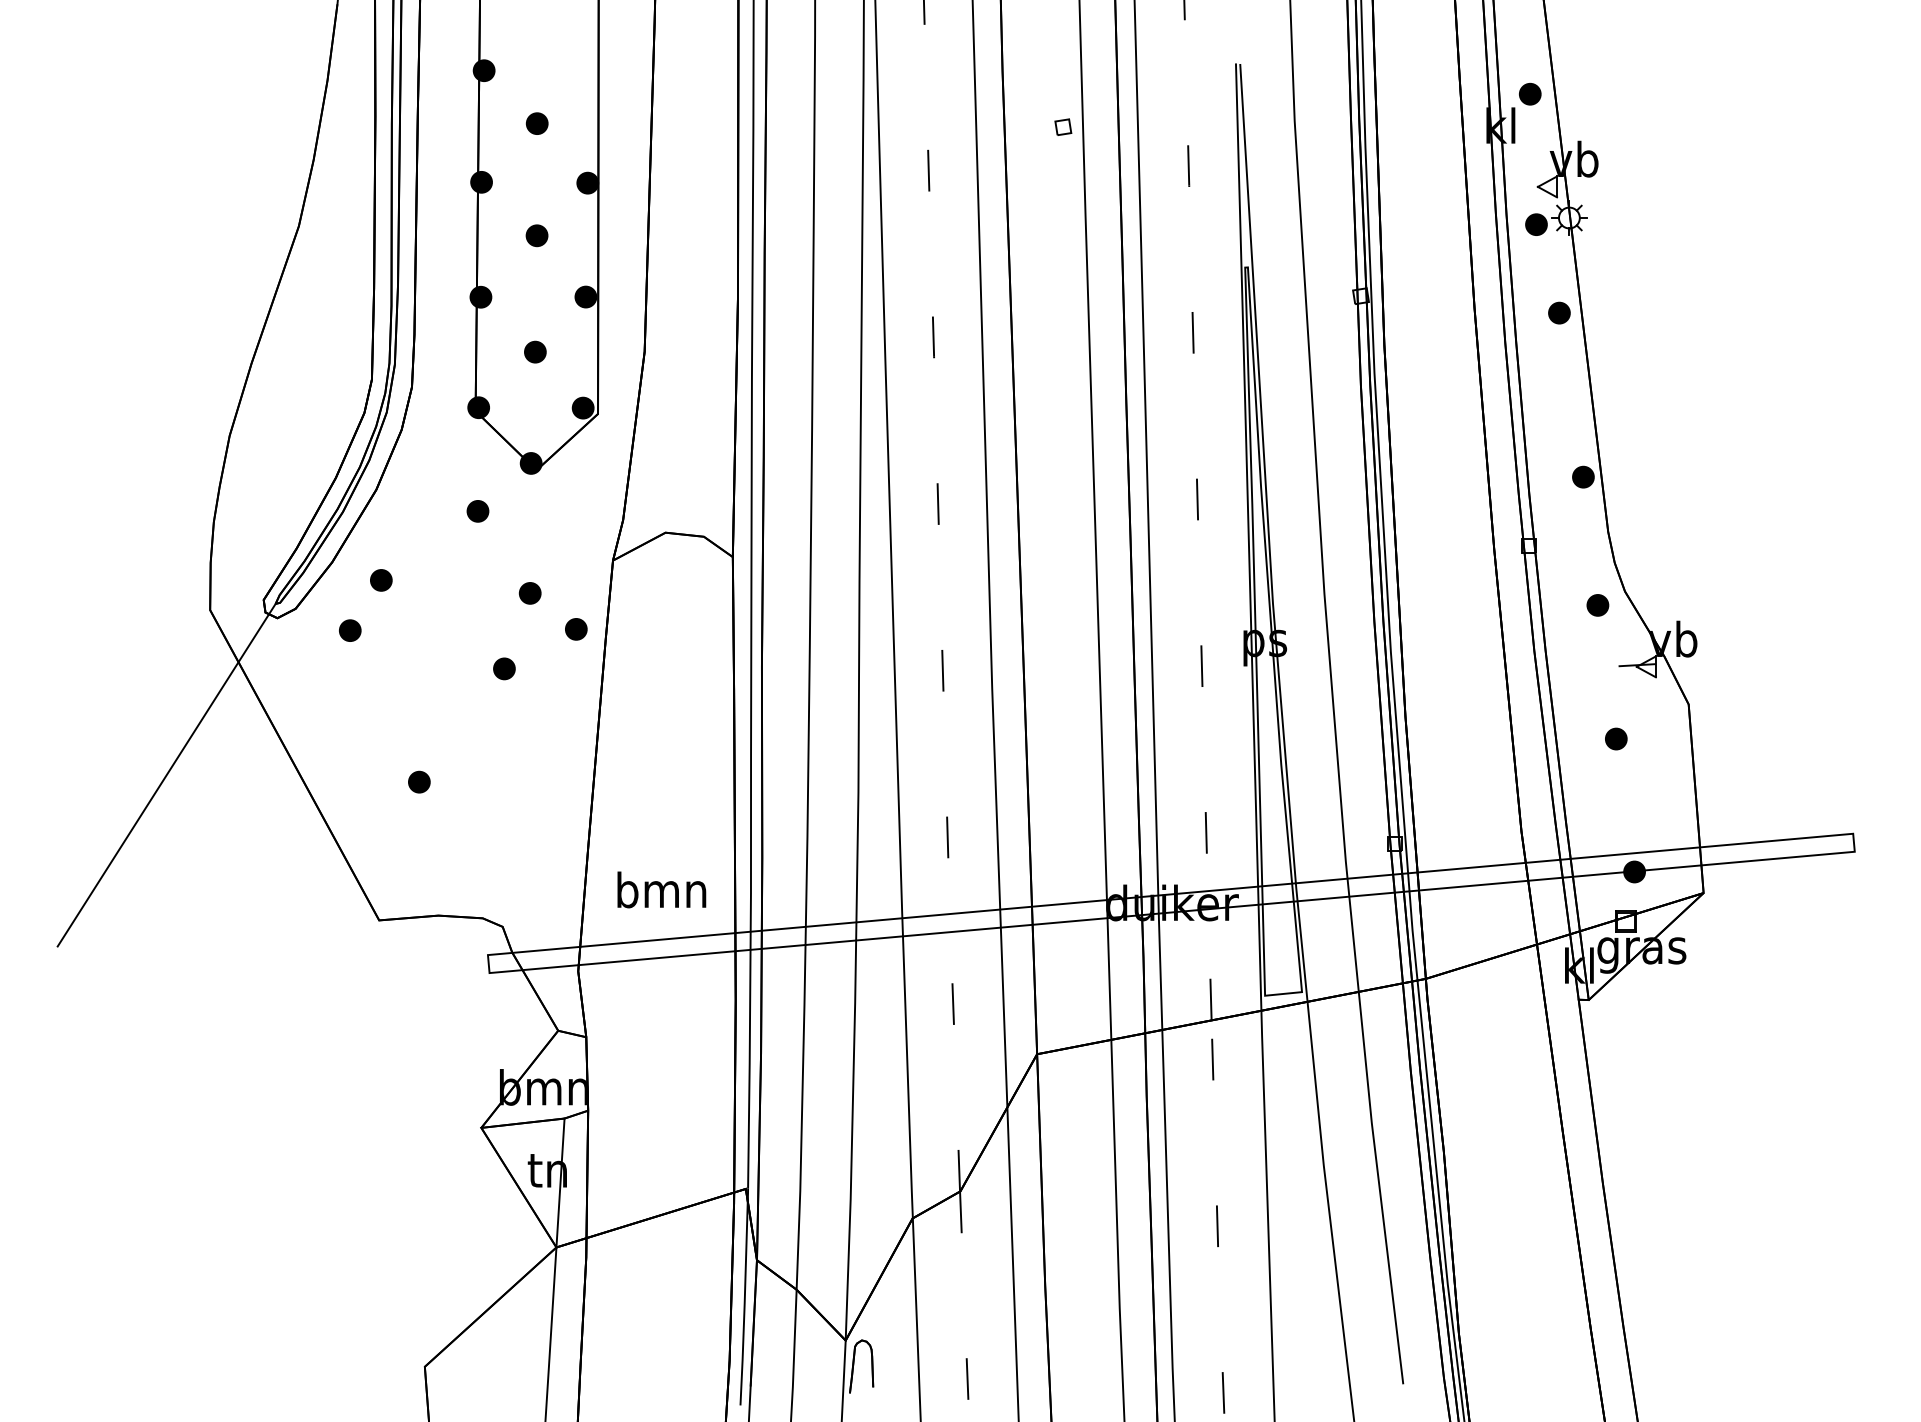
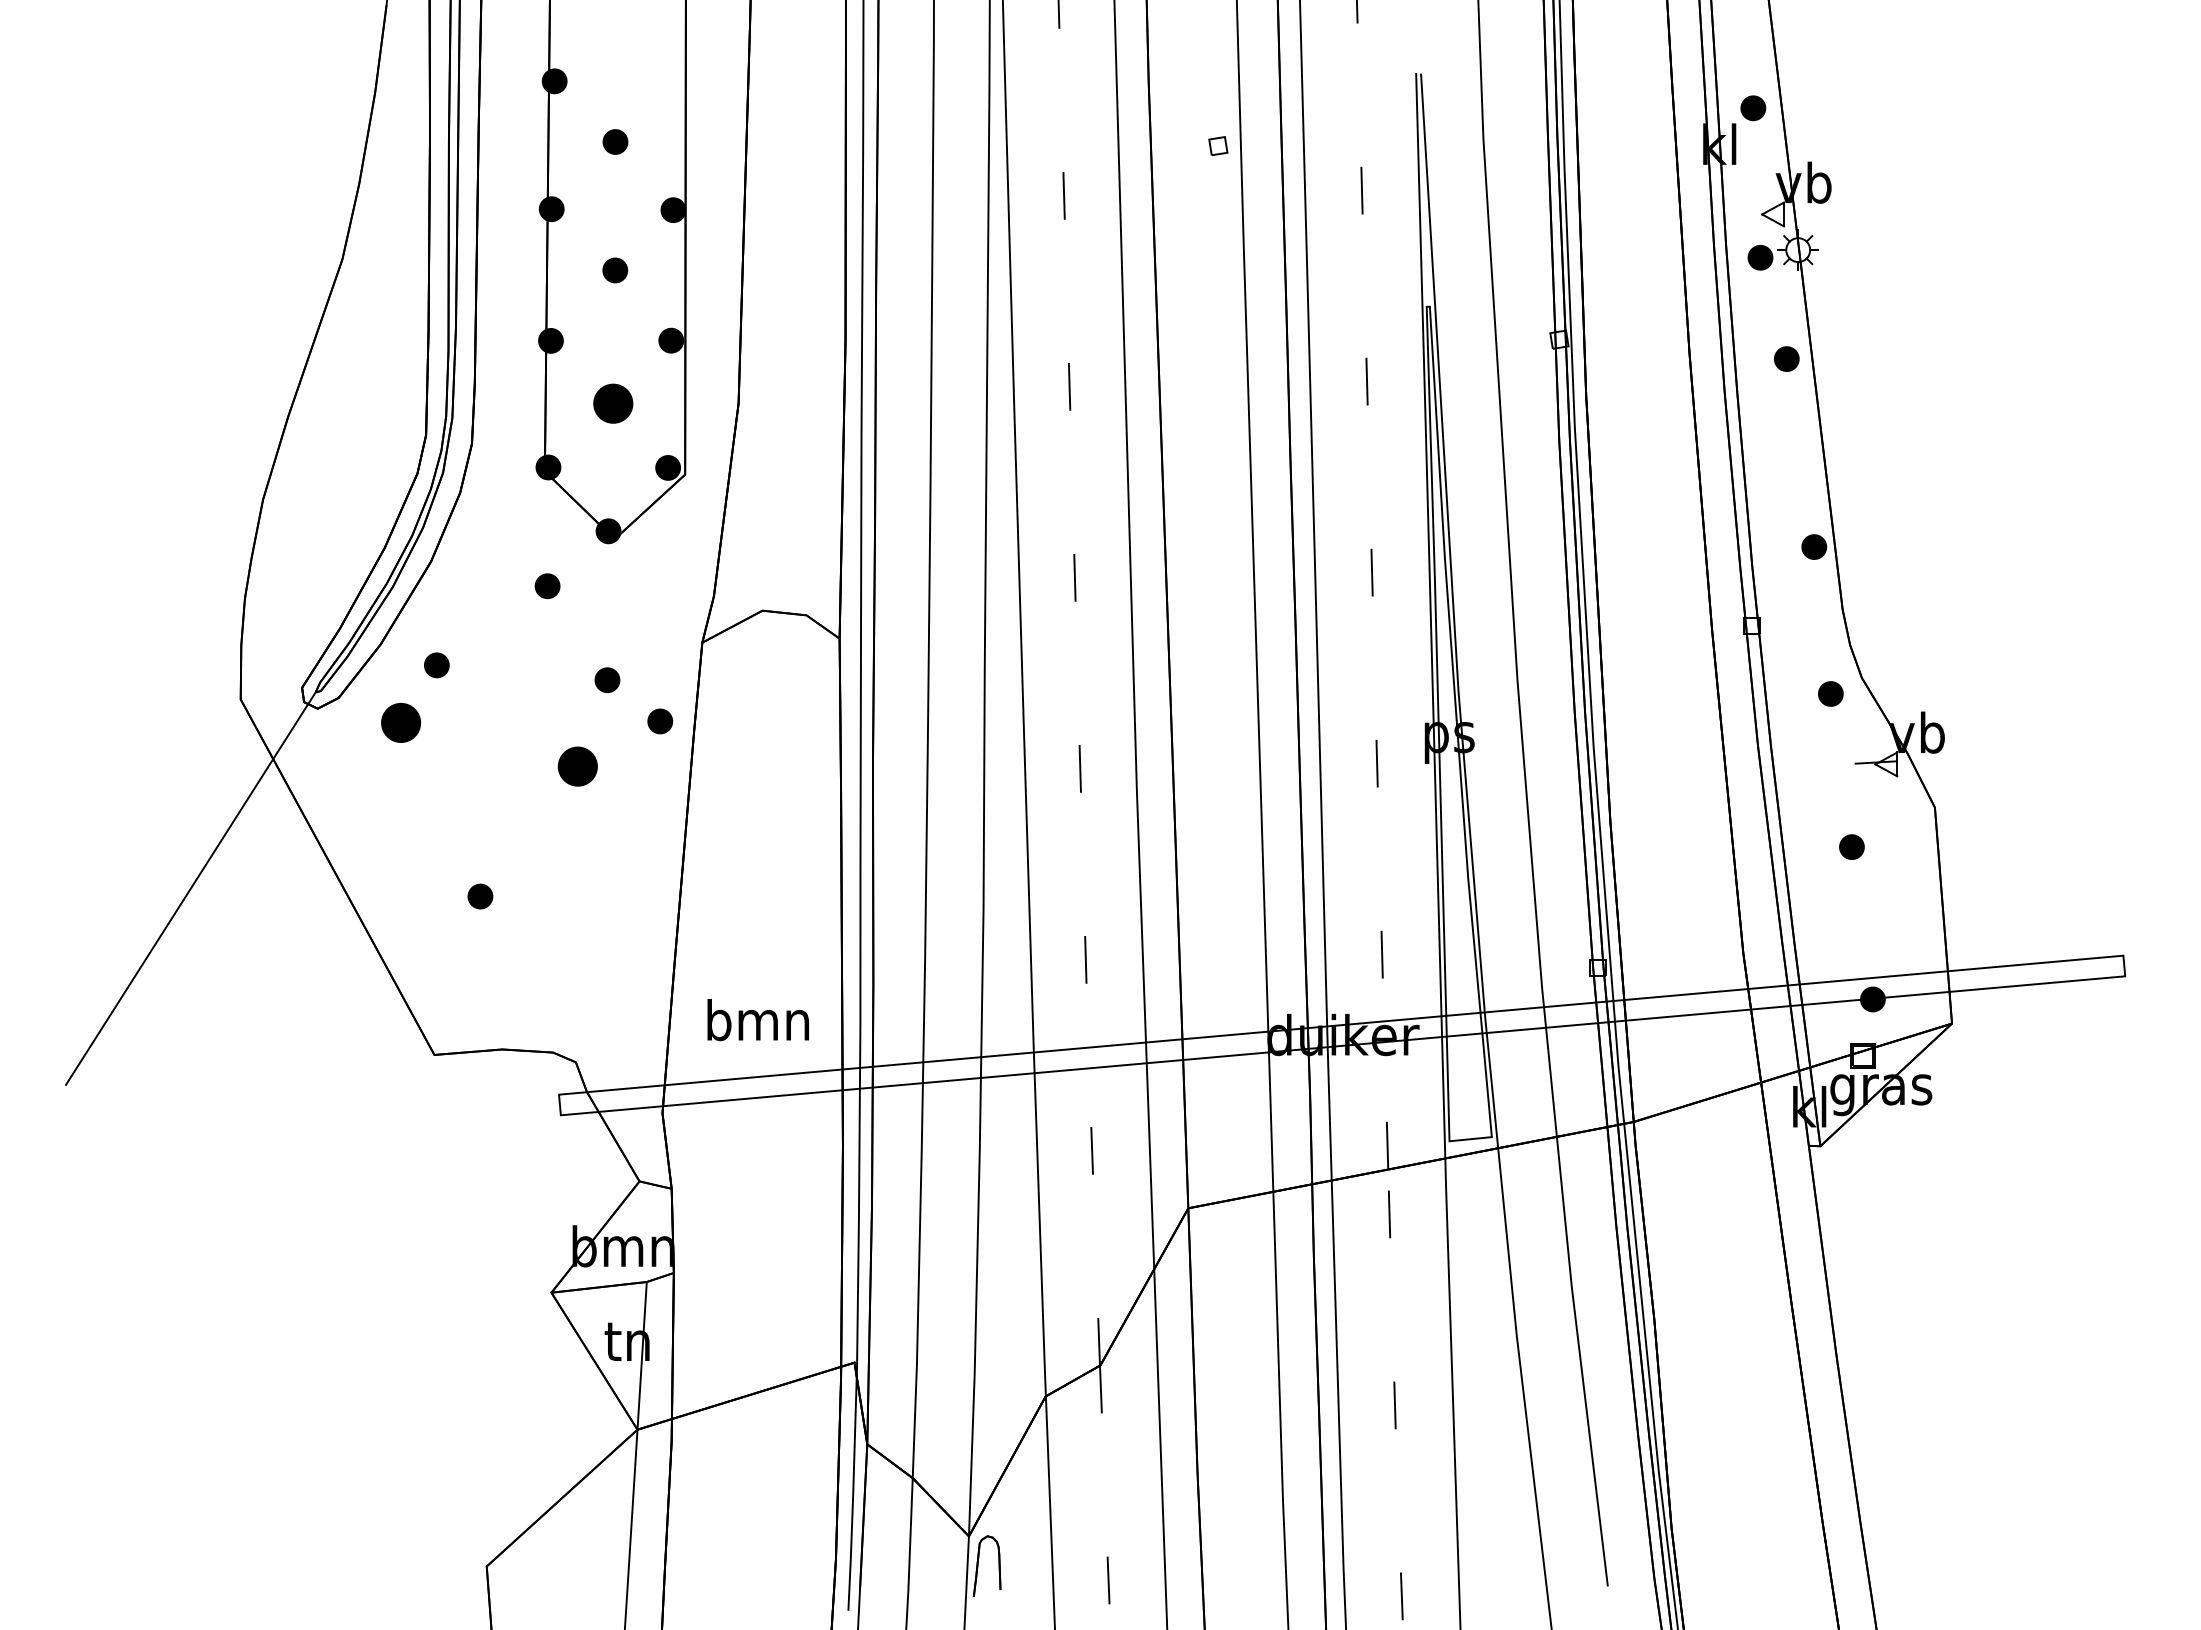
part: (535, 351) -> (613, 403), size x1.6
part: (350, 630) -> (401, 722), size x1.6
part: (504, 668) -> (577, 766), size x1.6

